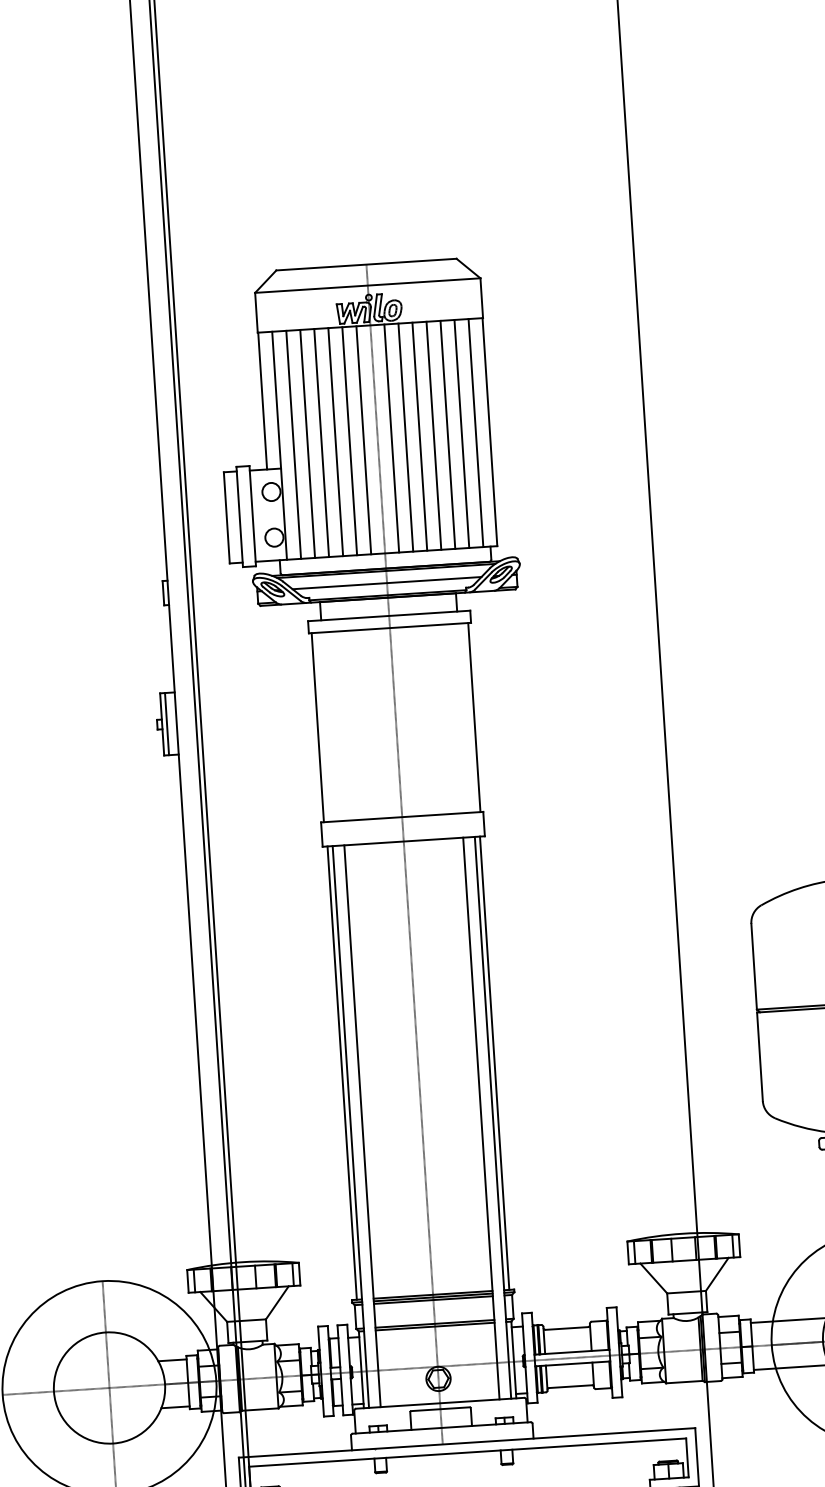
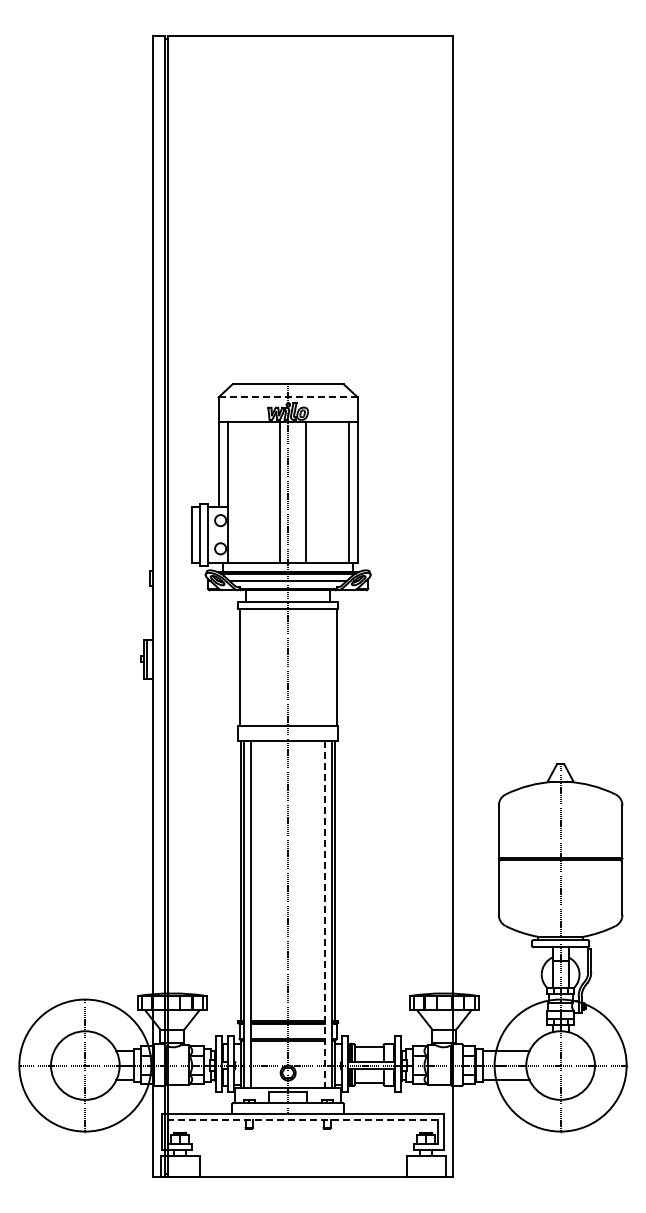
line: (368, 285) -> (288, 397), solid -> dashed
line: (462, 433) -> (340, 492), removed
line: (447, 434) -> (331, 492), removed
line: (433, 435) -> (322, 492), removed
line: (420, 436) -> (314, 492), removed
line: (391, 438) -> (296, 492), removed
line: (349, 441) -> (270, 492), removed
line: (336, 442) -> (262, 492), removed
line: (321, 443) -> (253, 492), removed
line: (294, 444) -> (236, 492), removed
line: (307, 444) -> (244, 492), removed
line: (480, 1118) -> (324, 914), solid -> dashed
line: (466, 1452) -> (302, 1119), solid -> dashed

